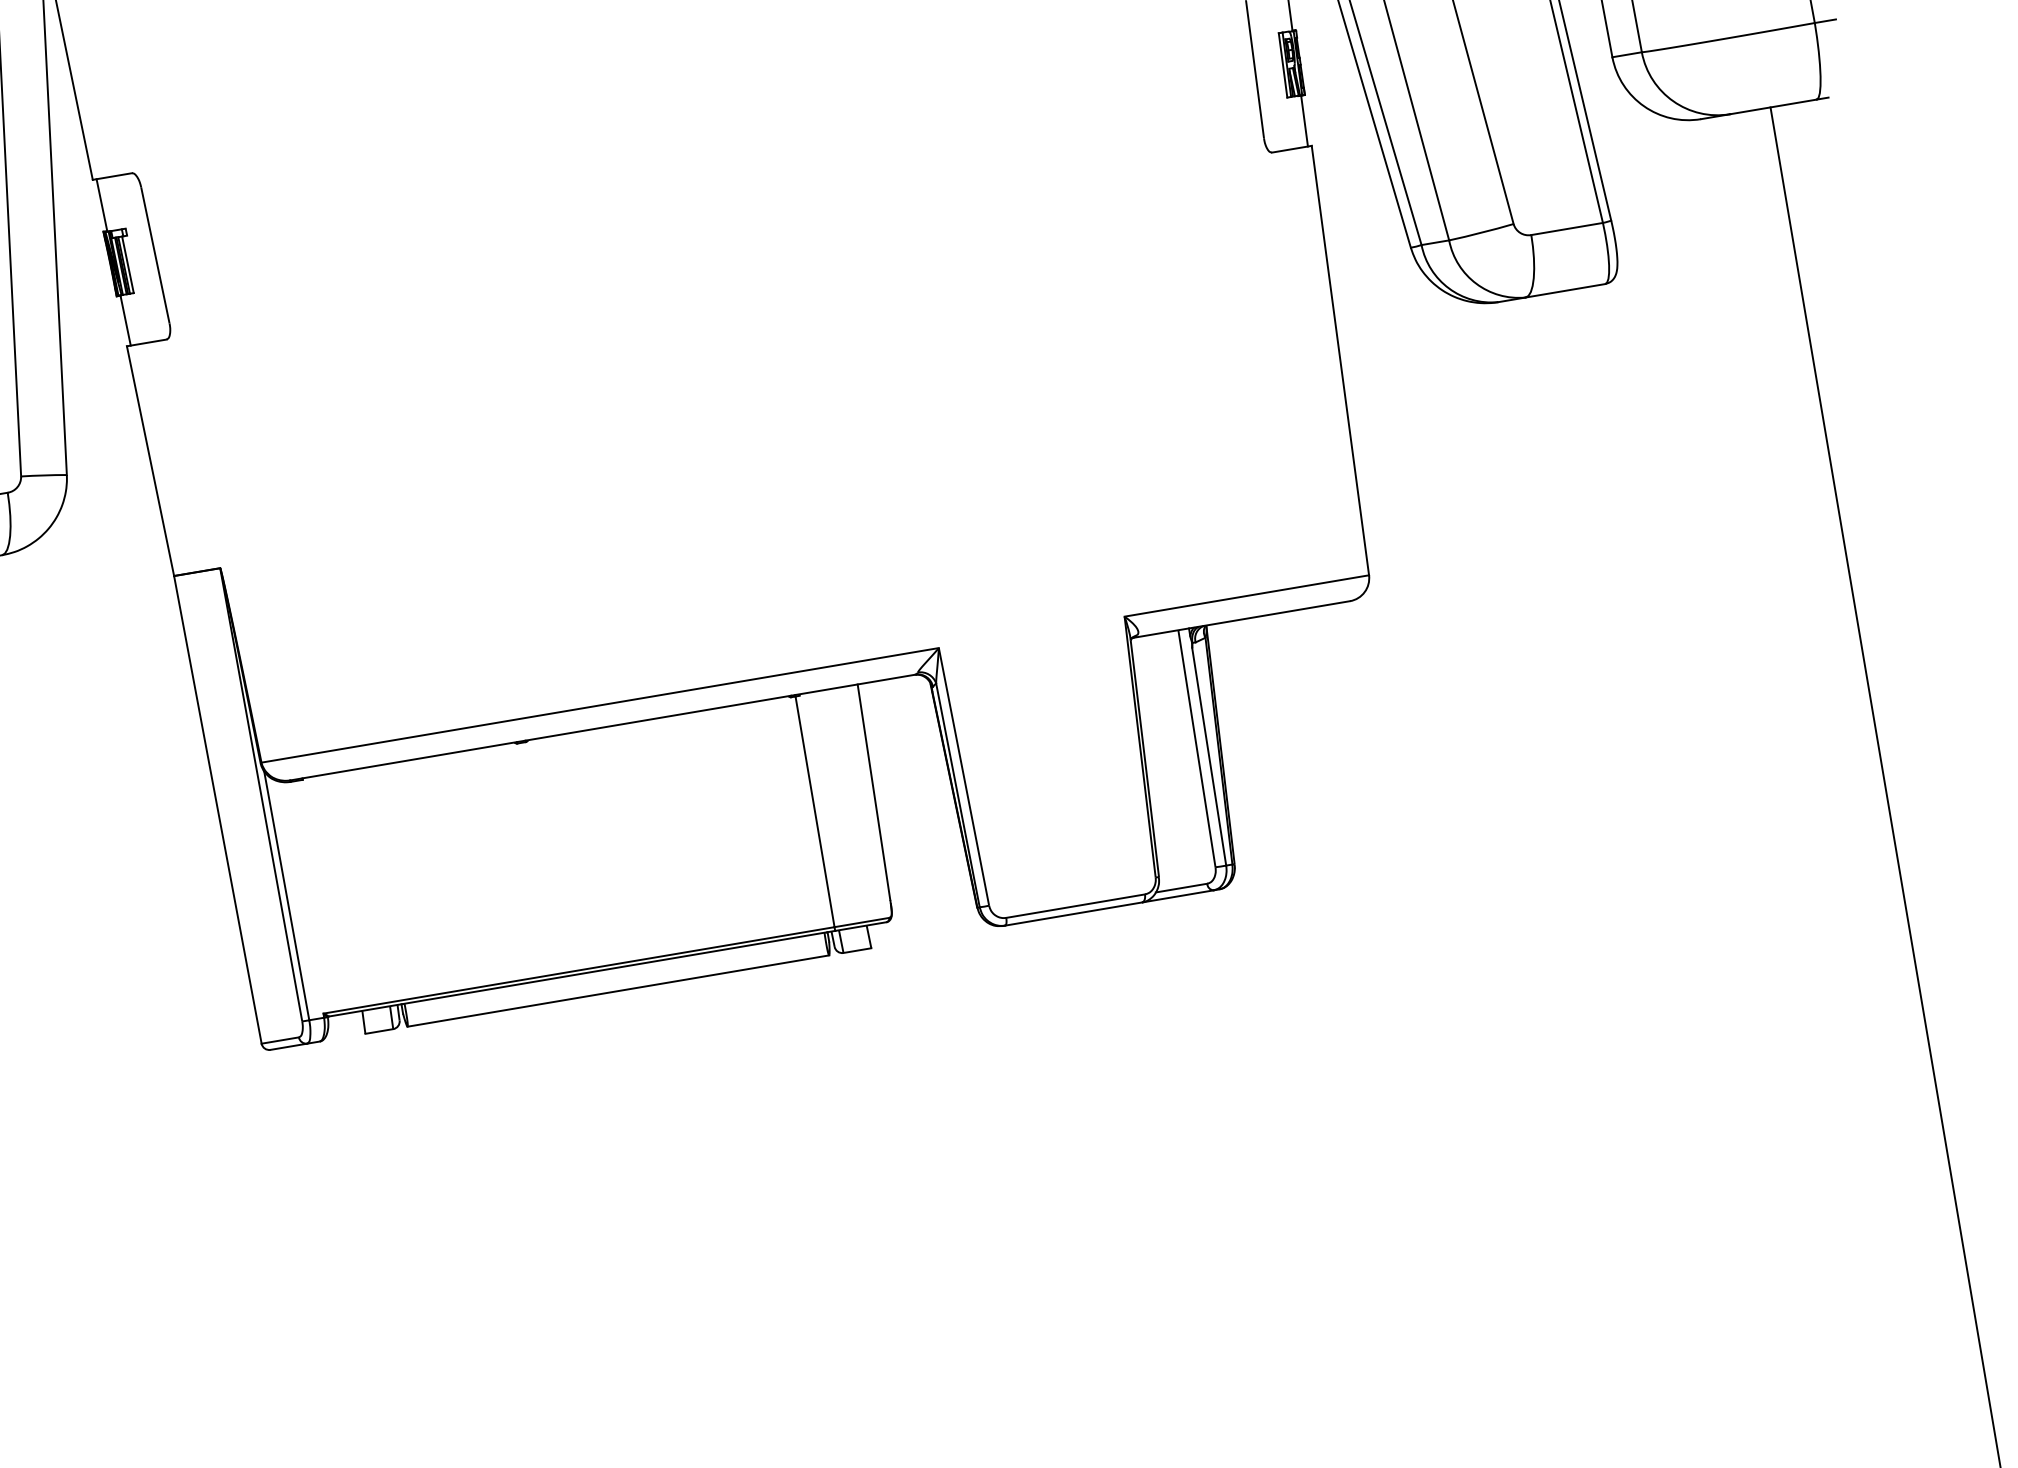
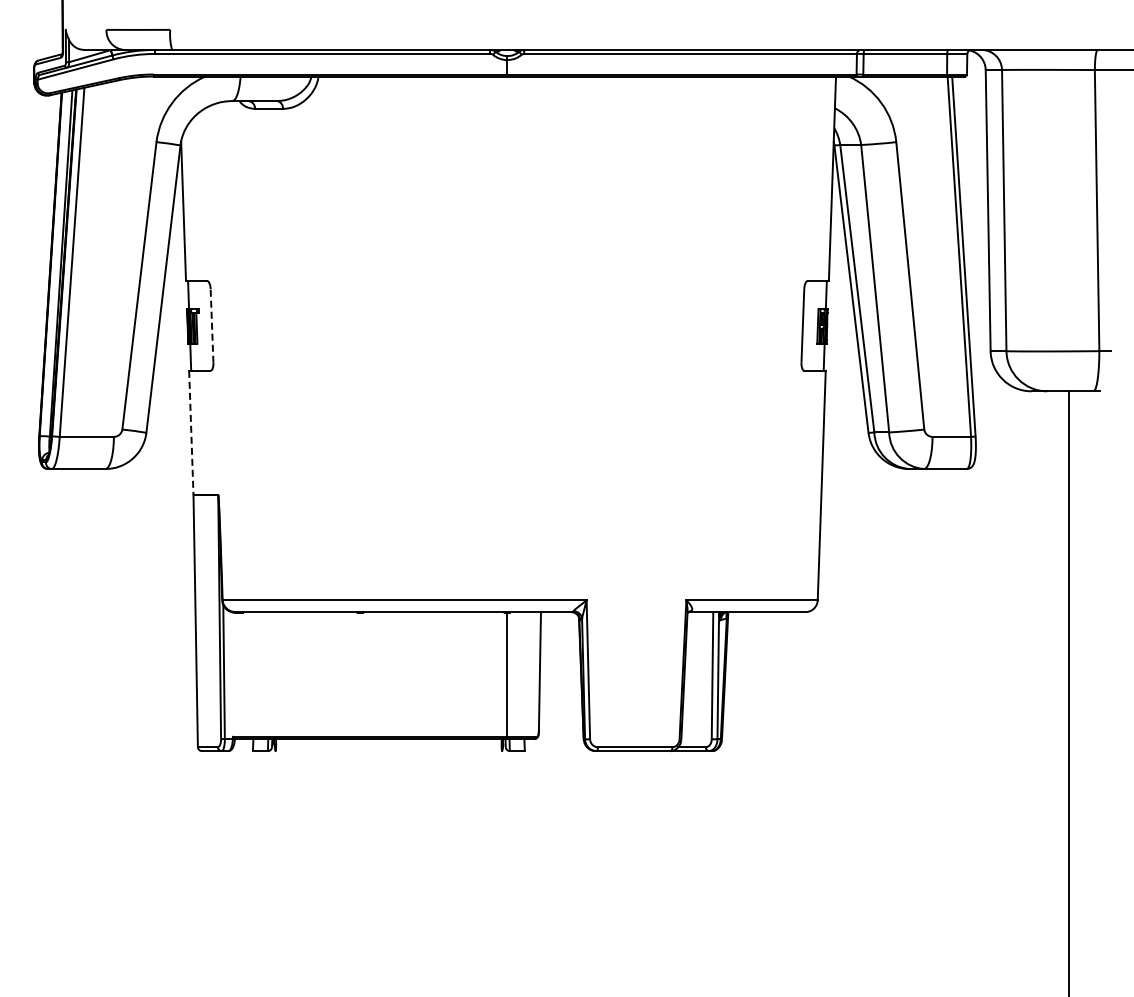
line: (156, 256) -> (212, 326), solid -> dashed
line: (151, 462) -> (191, 433), solid -> dashed
line: (617, 991) -> (388, 751), removed

